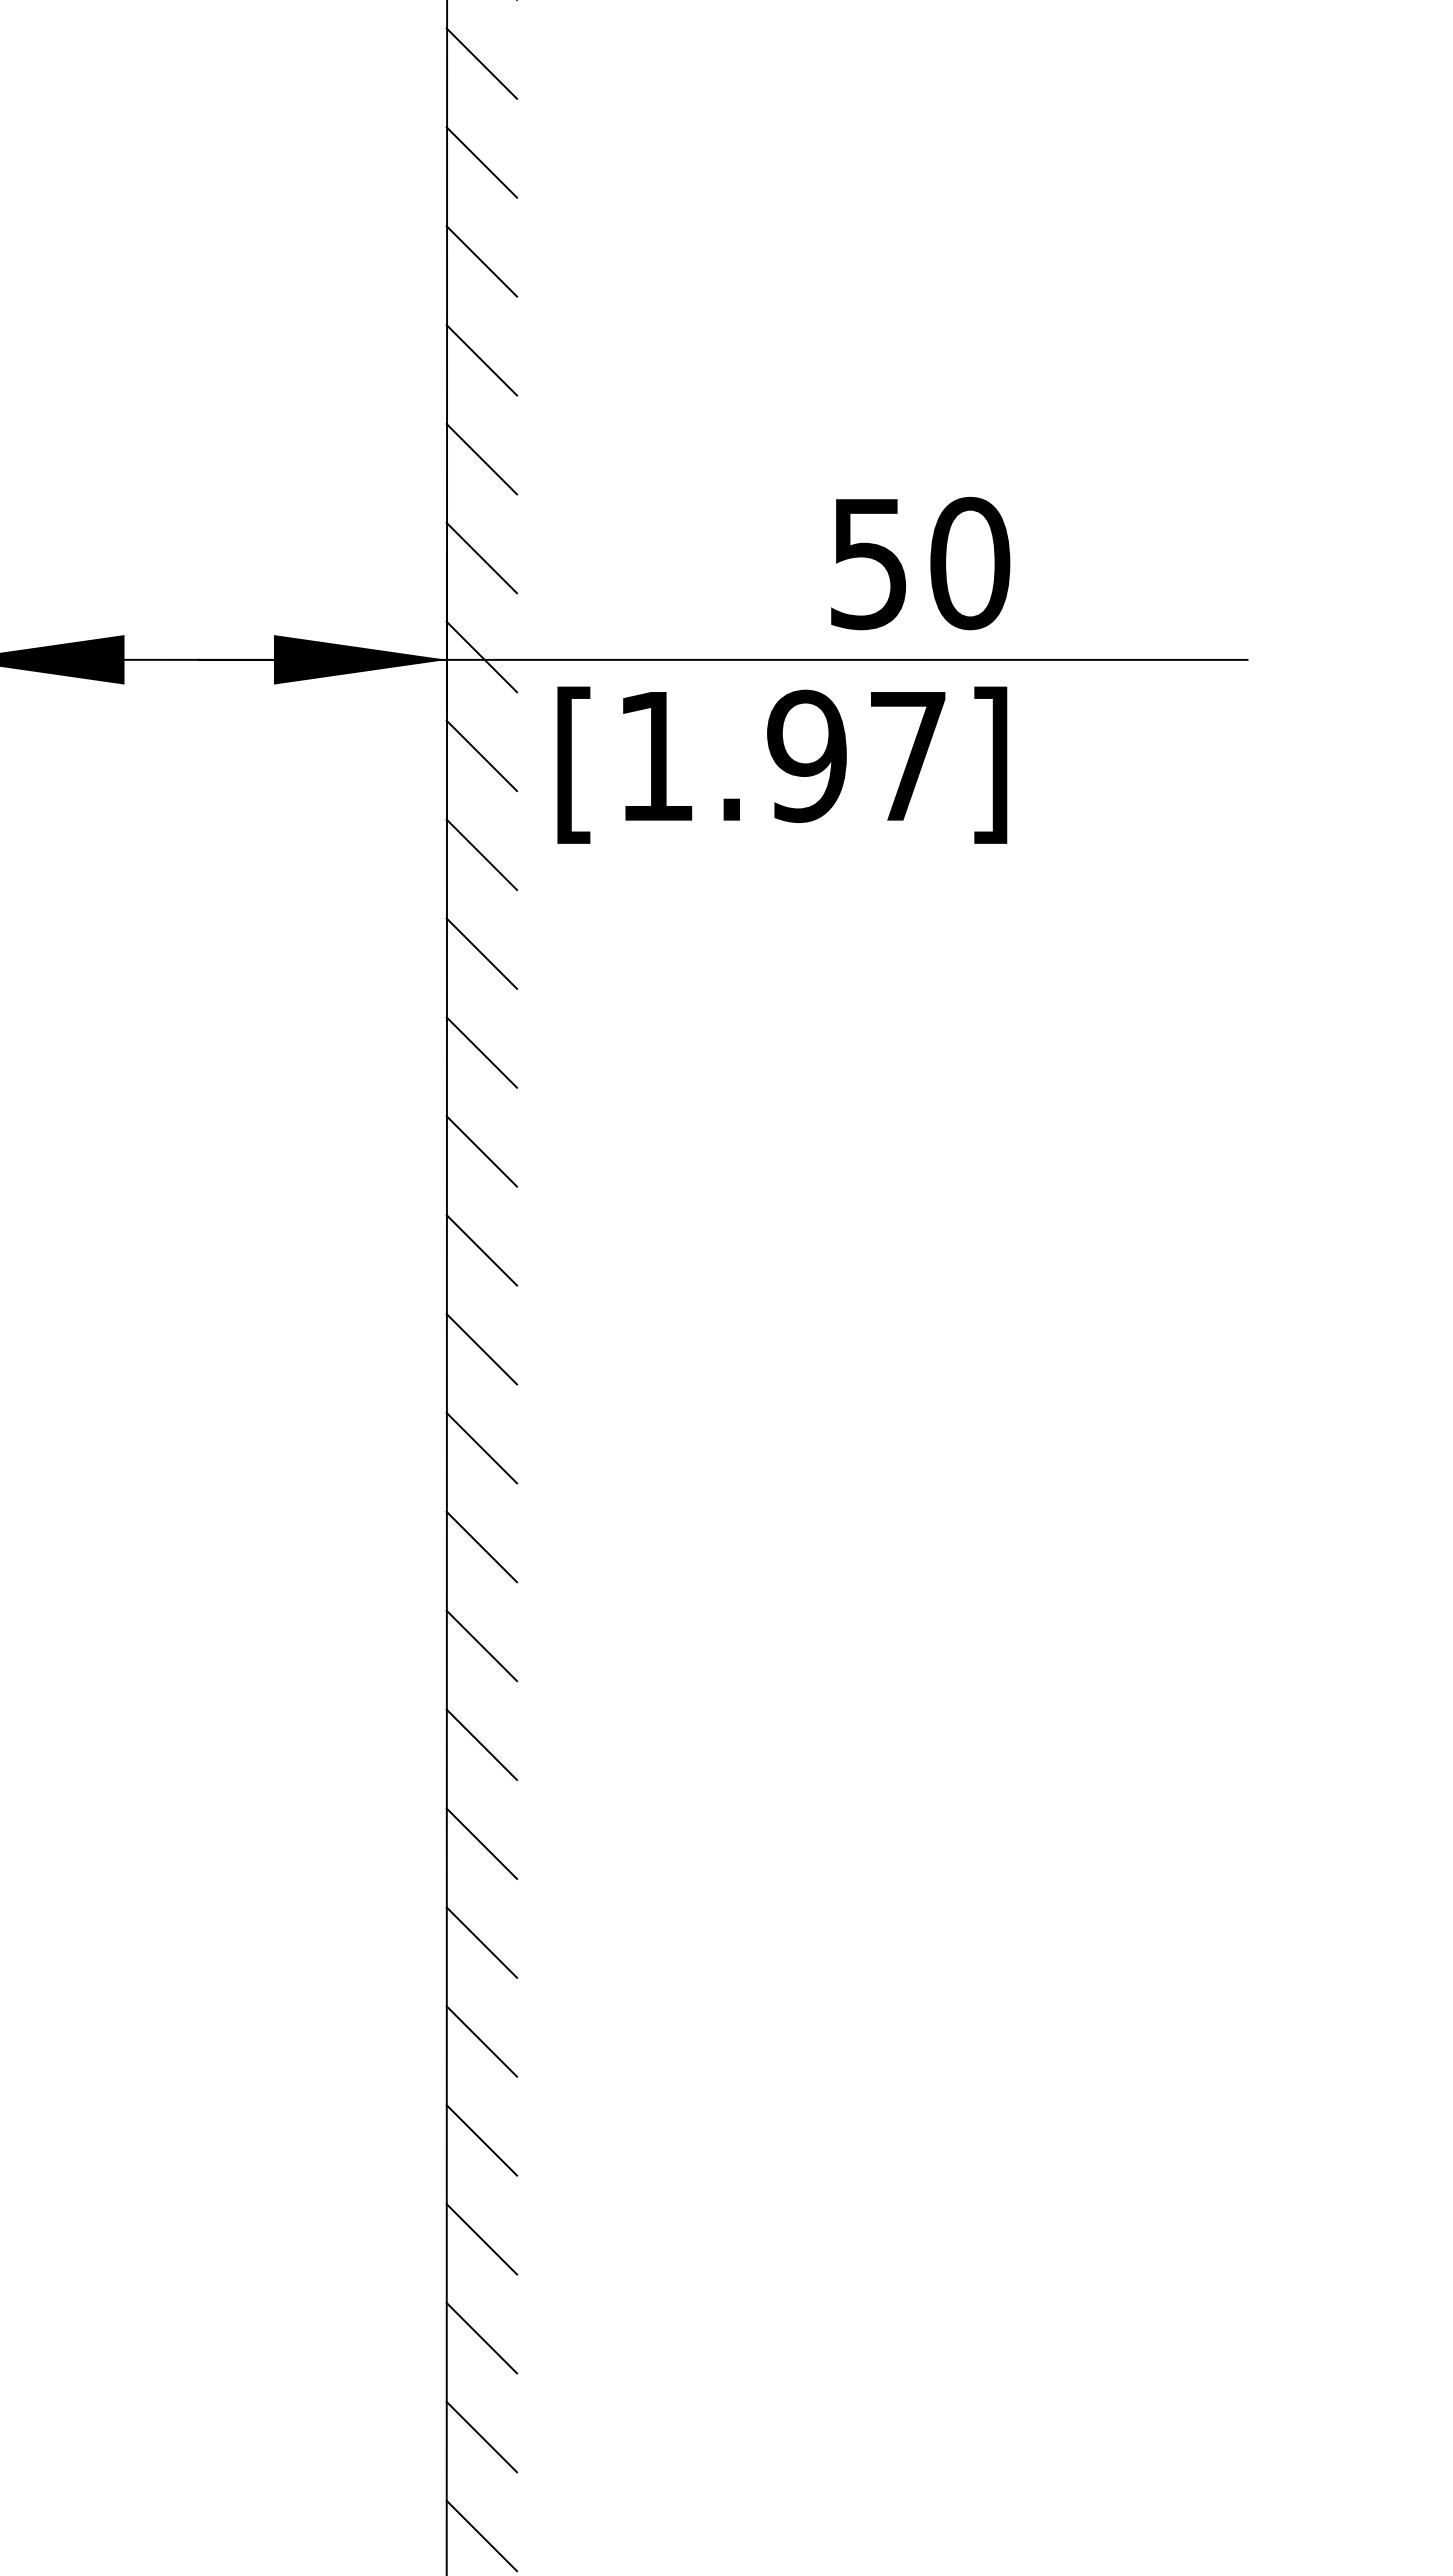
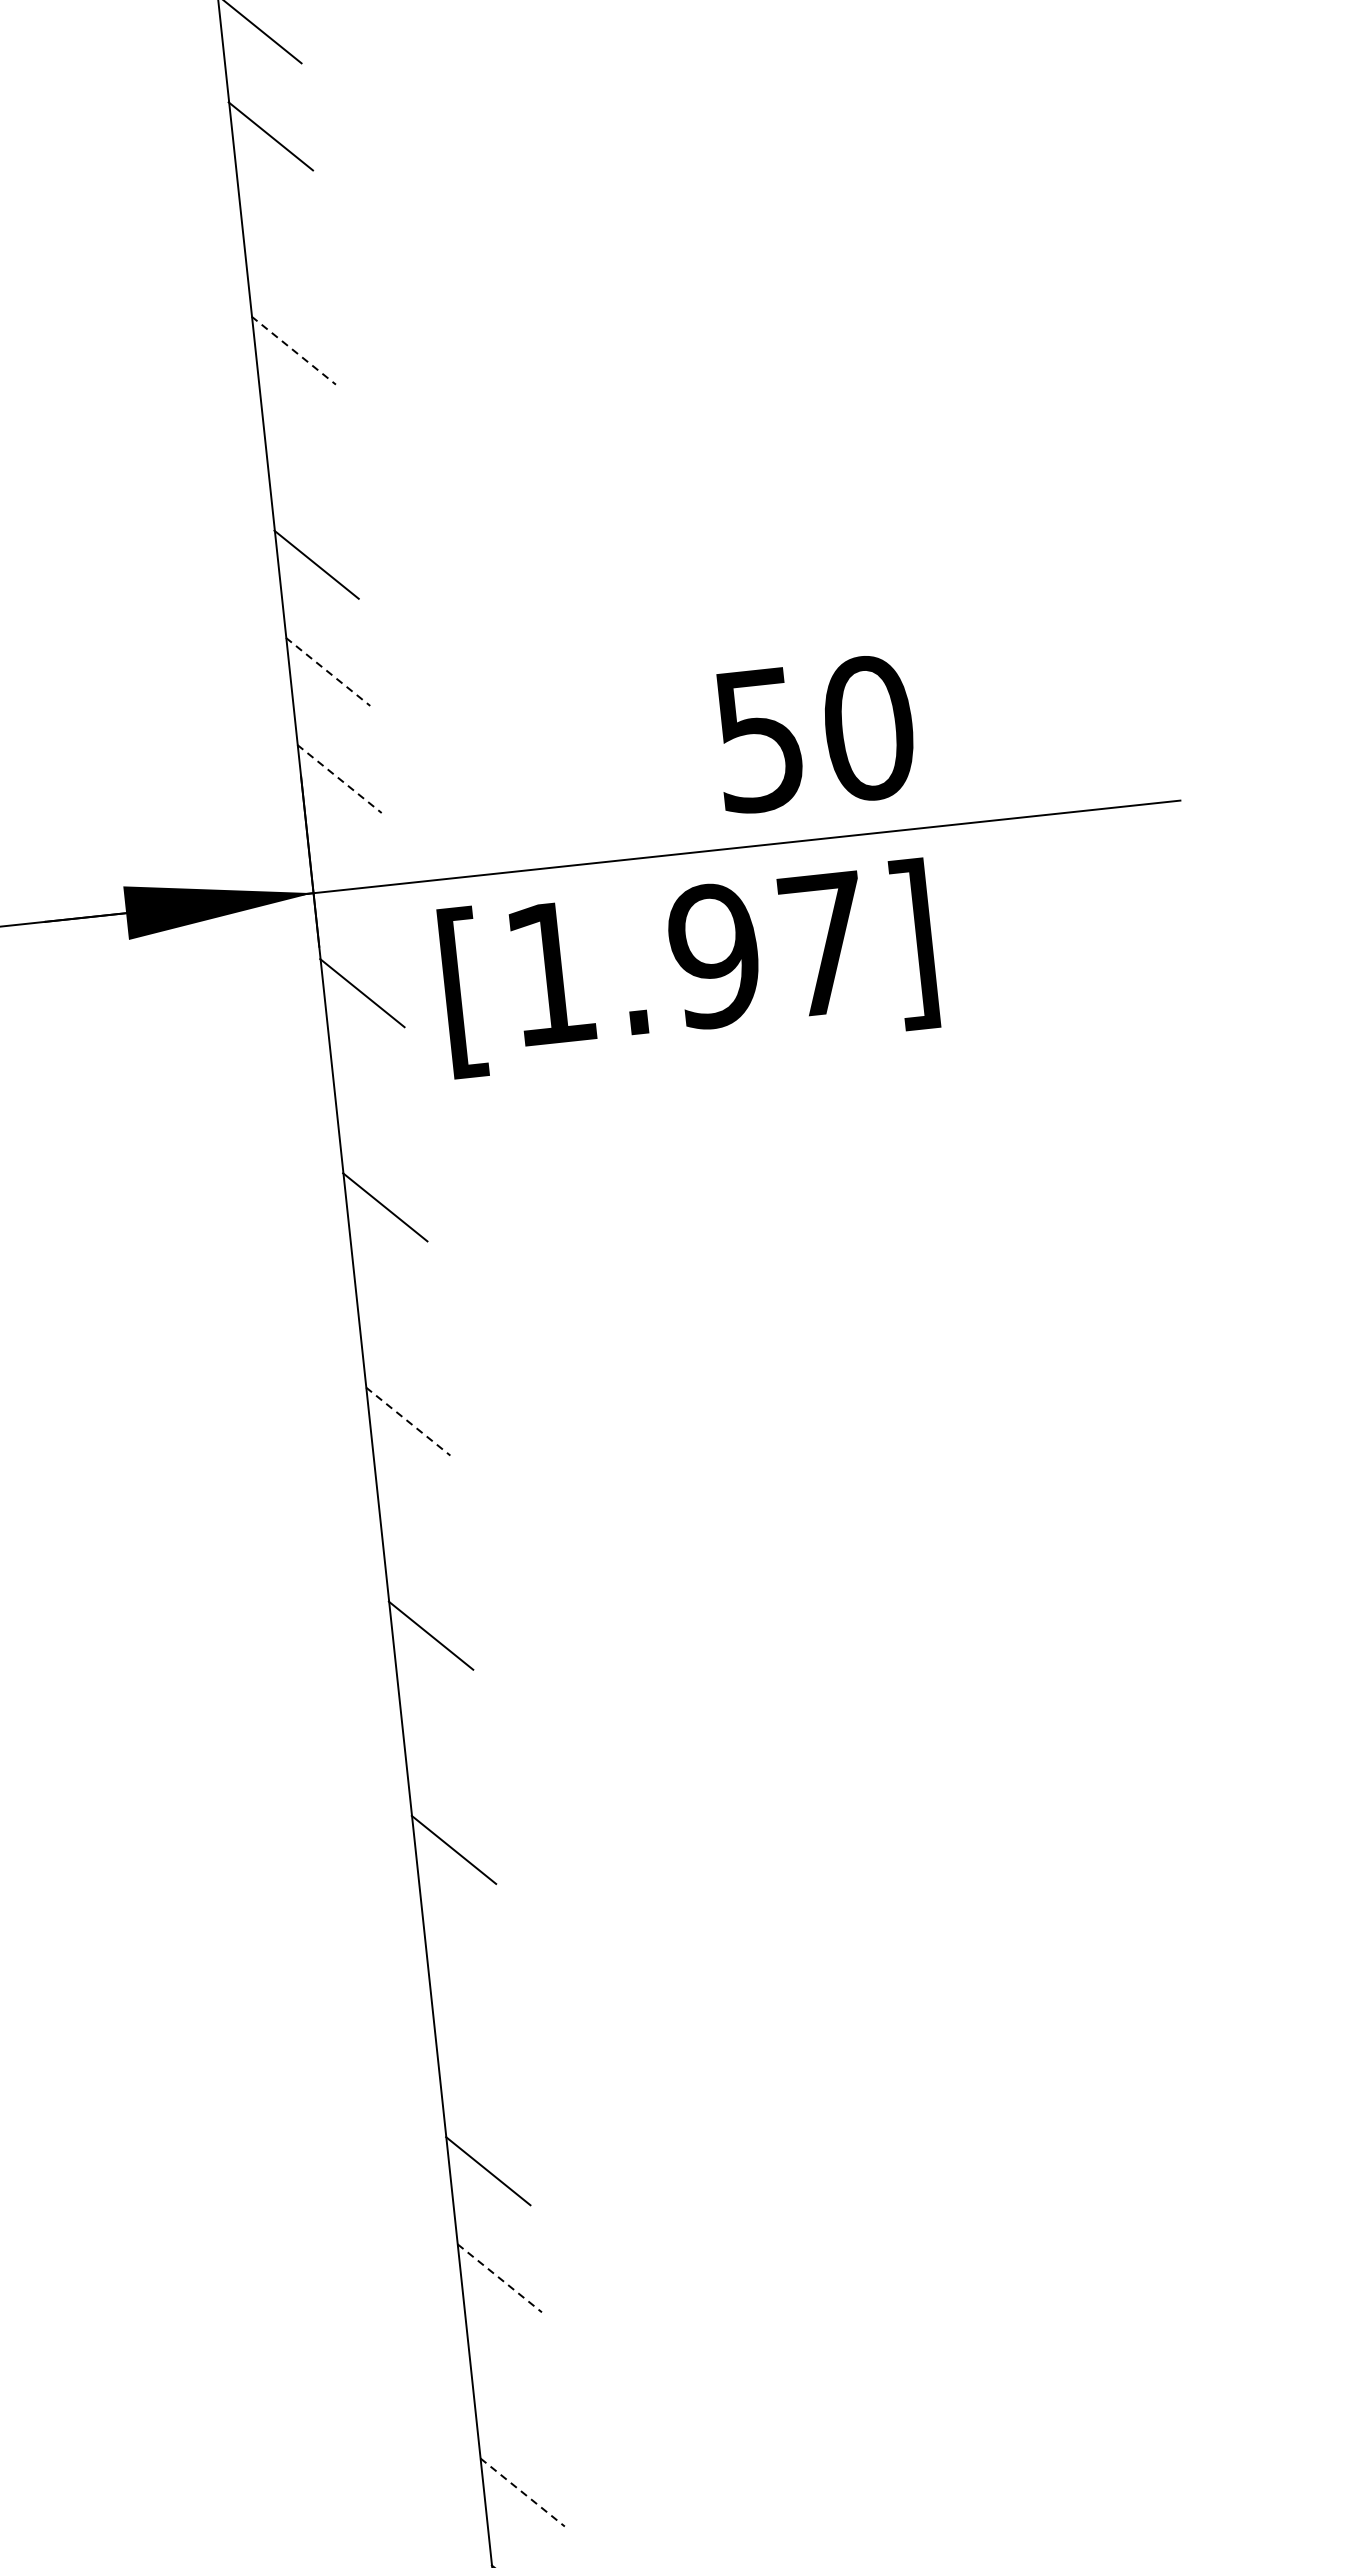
line: (481, 63) -> (281, 243), removed
line: (481, 162) -> (293, 350), solid -> dashed
line: (481, 261) -> (304, 457), removed
line: (481, 459) -> (327, 672), solid -> dashed
line: (481, 558) -> (339, 779), solid -> dashed
line: (481, 656) -> (350, 885), removed
line: (481, 854) -> (373, 1099), removed
line: (481, 1052) -> (396, 1314), removed
line: (481, 1151) -> (407, 1421), solid -> dashed
line: (481, 1250) -> (419, 1528), removed
line: (481, 1447) -> (442, 1742), removed
line: (481, 1645) -> (464, 1956), removed
line: (481, 1744) -> (476, 2063), removed
line: (481, 1942) -> (499, 2278), solid -> dashed
line: (481, 2041) -> (510, 2385), removed
line: (481, 2140) -> (522, 2492), solid -> dashed

